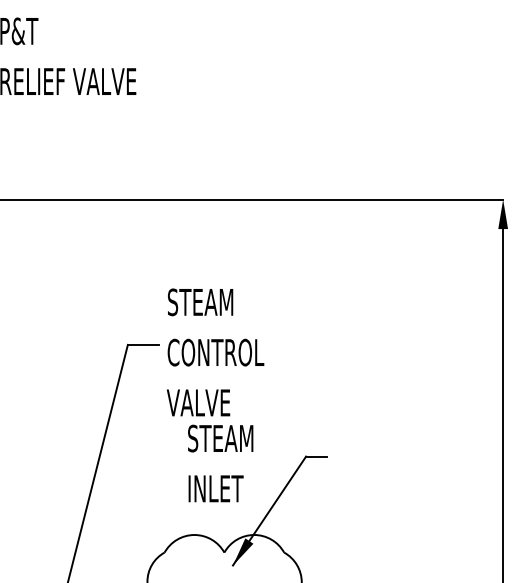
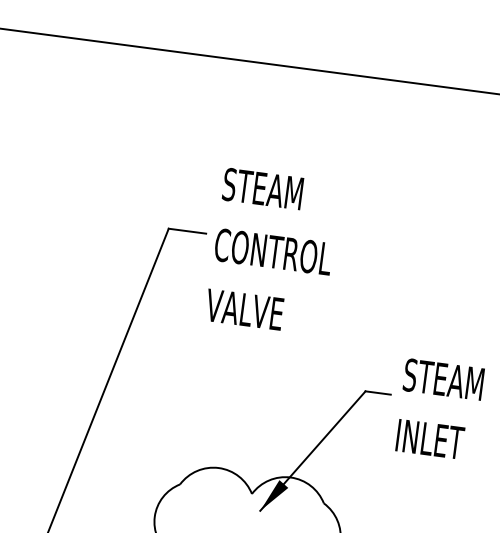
text: (220, 463) -> (439, 409), moved

